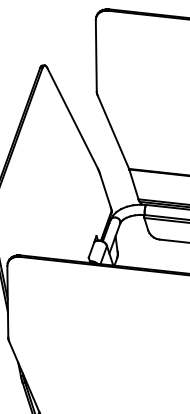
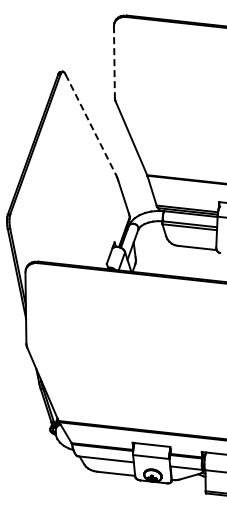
line: (96, 55) -> (114, 61), solid -> dashed
line: (73, 119) -> (91, 125), solid -> dashed

